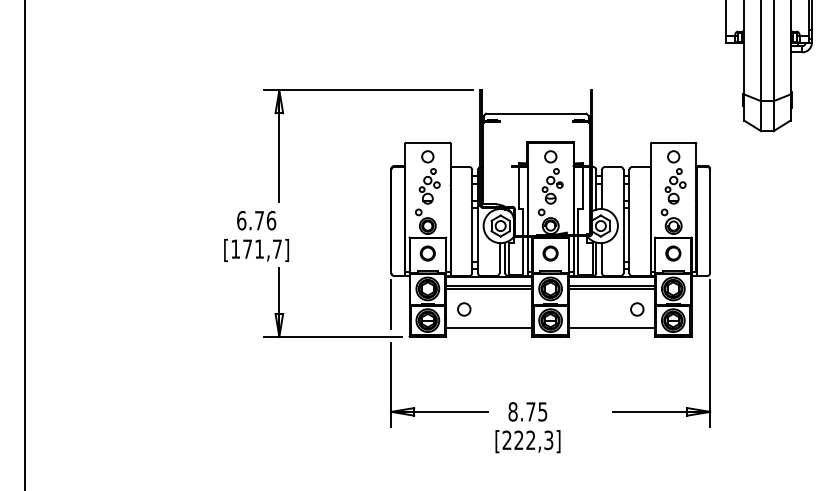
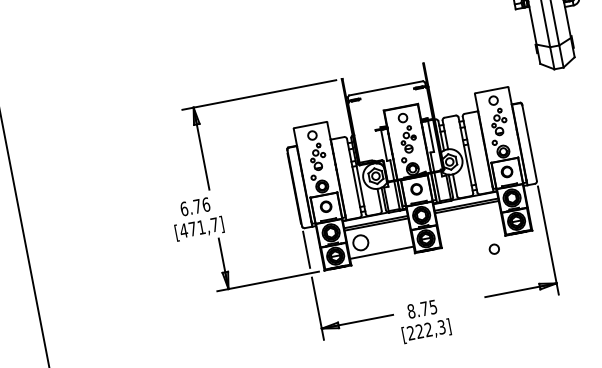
text: (235, 248) -> (183, 230), [171,7] -> [471,7]
circle: (464, 309) -> (361, 242), size x1.6
circle: (637, 309) -> (494, 249), moved
line: (611, 327) -> (471, 235), removed

